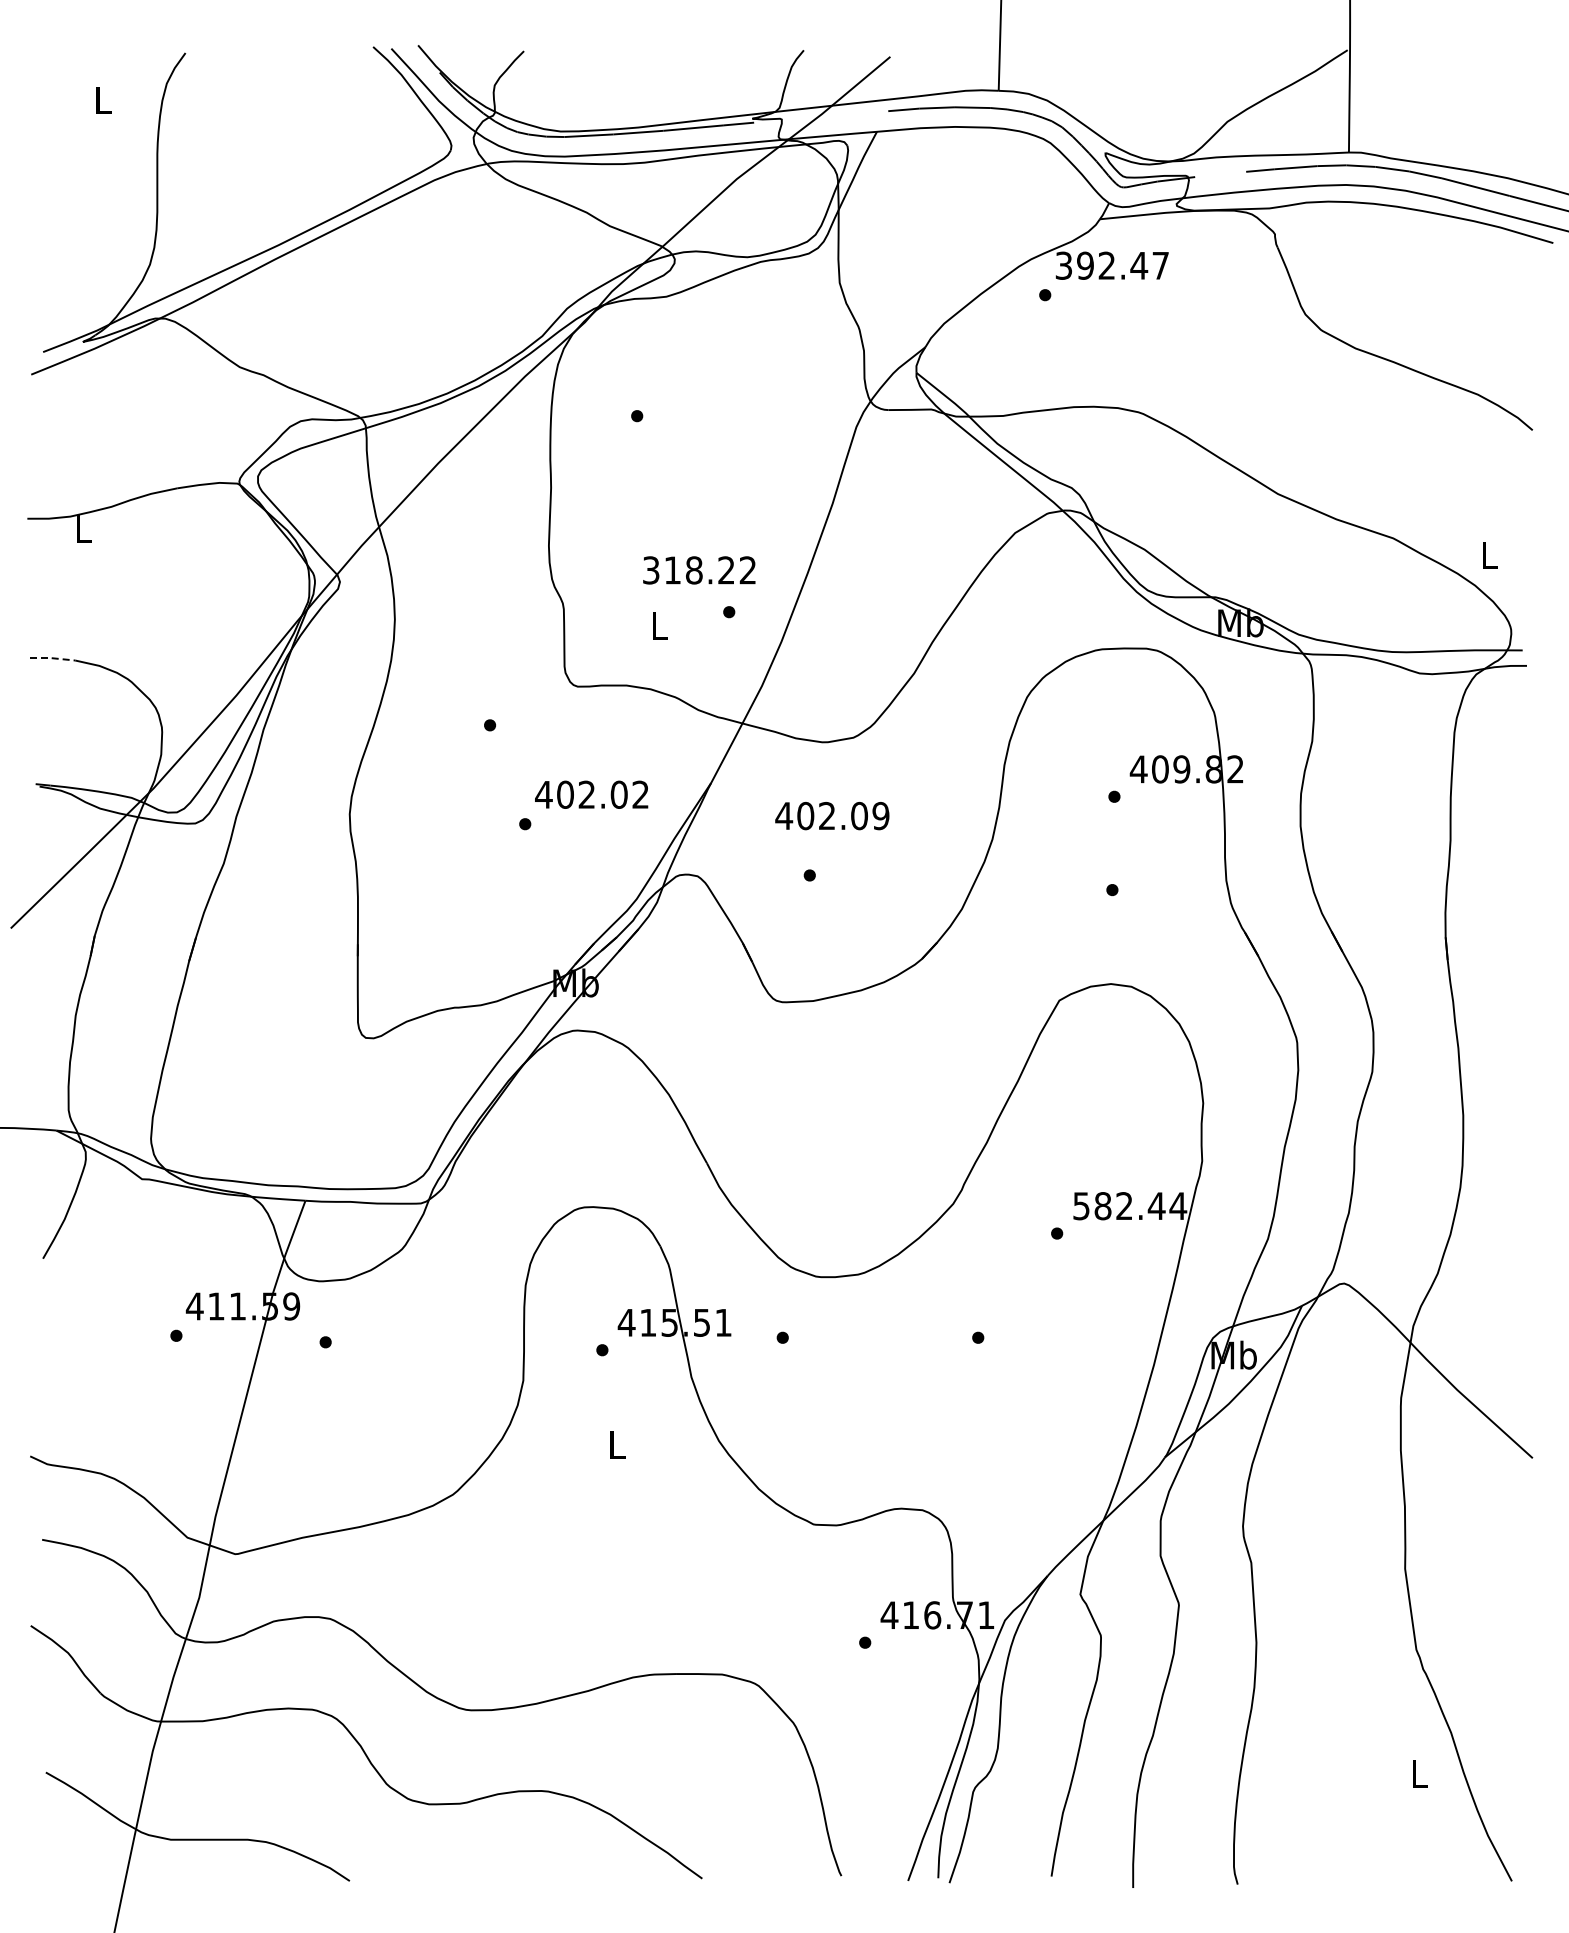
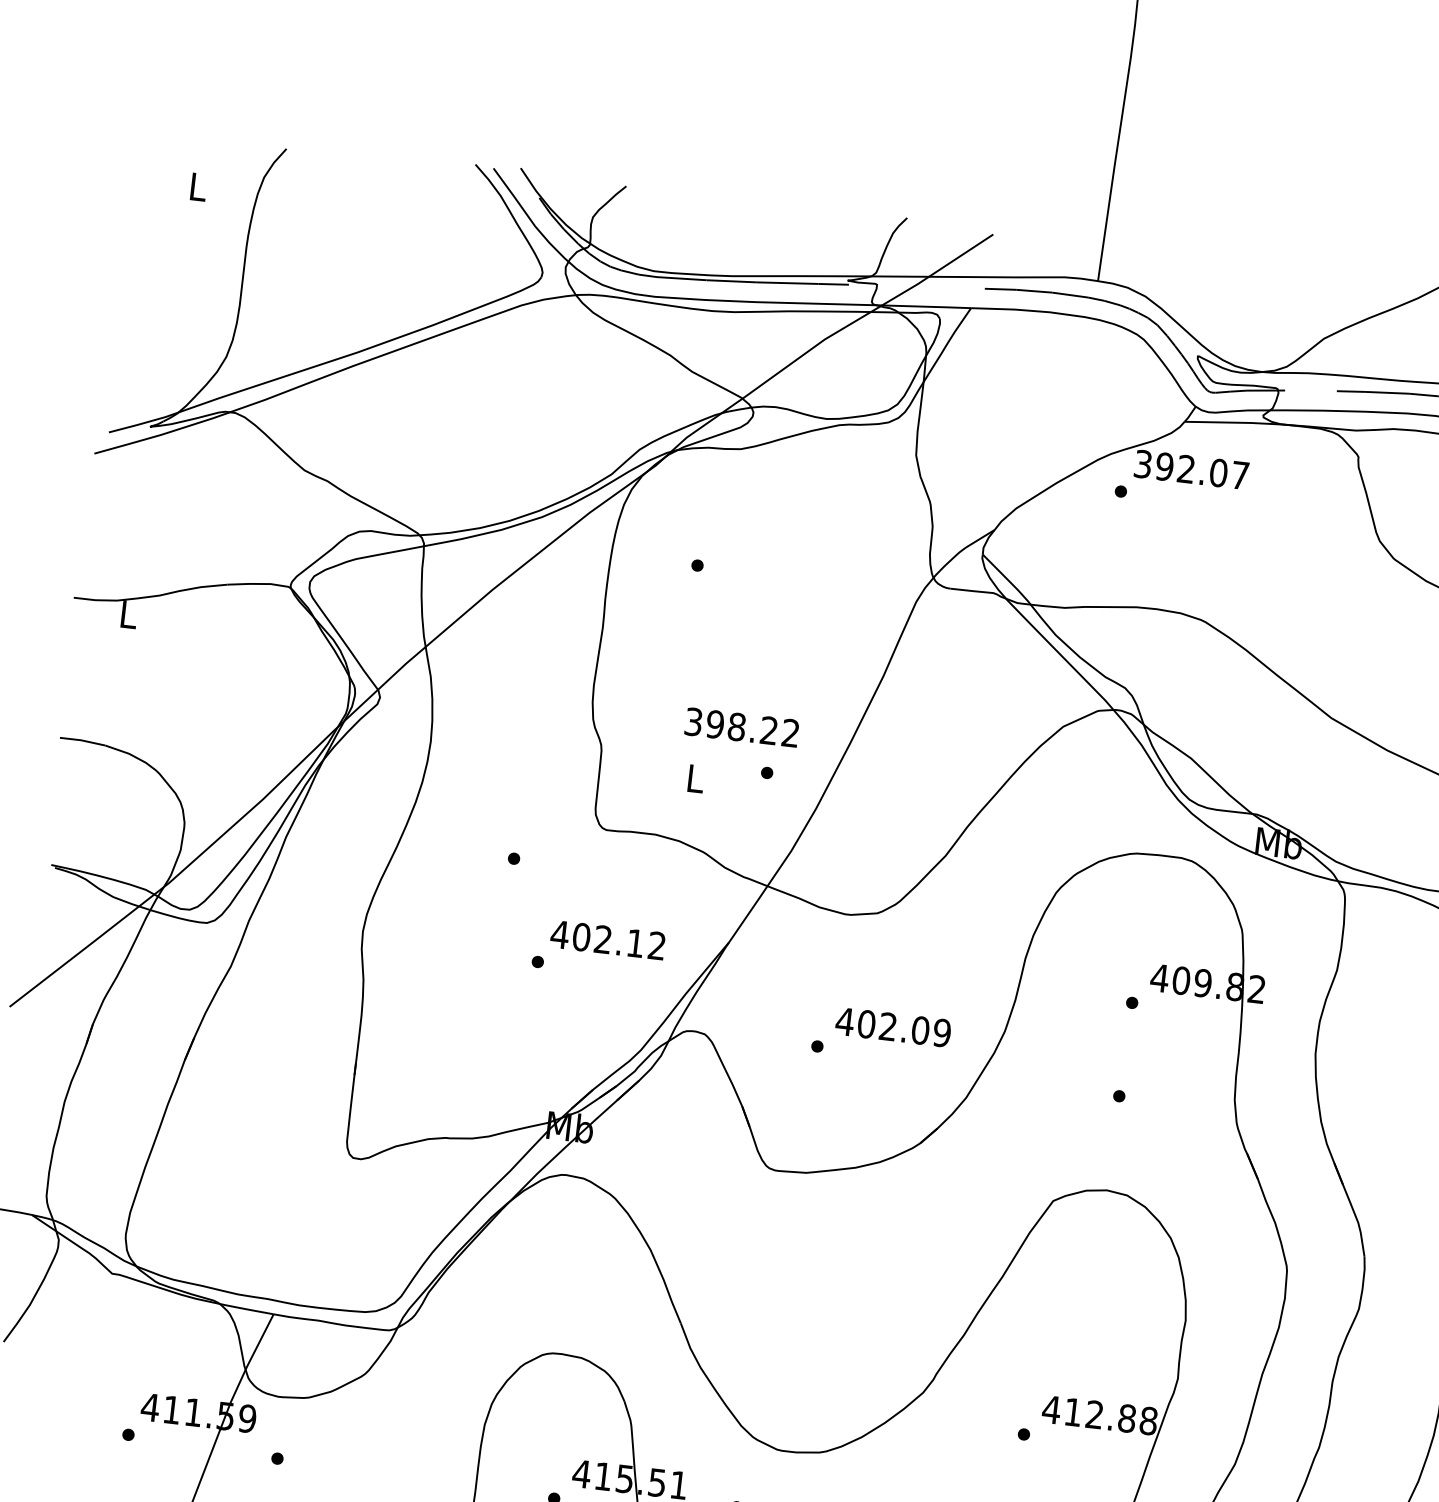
text: (1139, 265) -> (1218, 472), 392.47 -> 392.07
text: (672, 570) -> (715, 724), 318.22 -> 398.22
line: (51, 658) -> (81, 740), dashed -> solid
text: (618, 794) -> (634, 943), 402.02 -> 402.12
text: (832, 816) -> (893, 1027), moved
text: (1129, 1206) -> (1099, 1415), 582.44 -> 412.88

